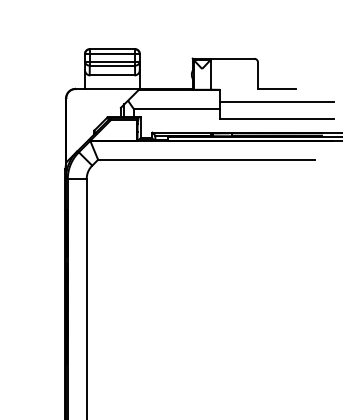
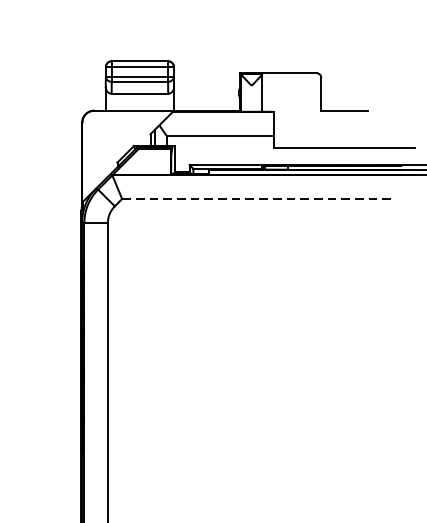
line: (276, 102) -> (344, 127), removed
line: (206, 159) -> (257, 198), solid -> dashed

